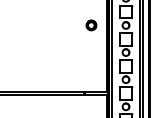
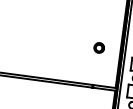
part: (91, 25) -> (99, 48), moved

